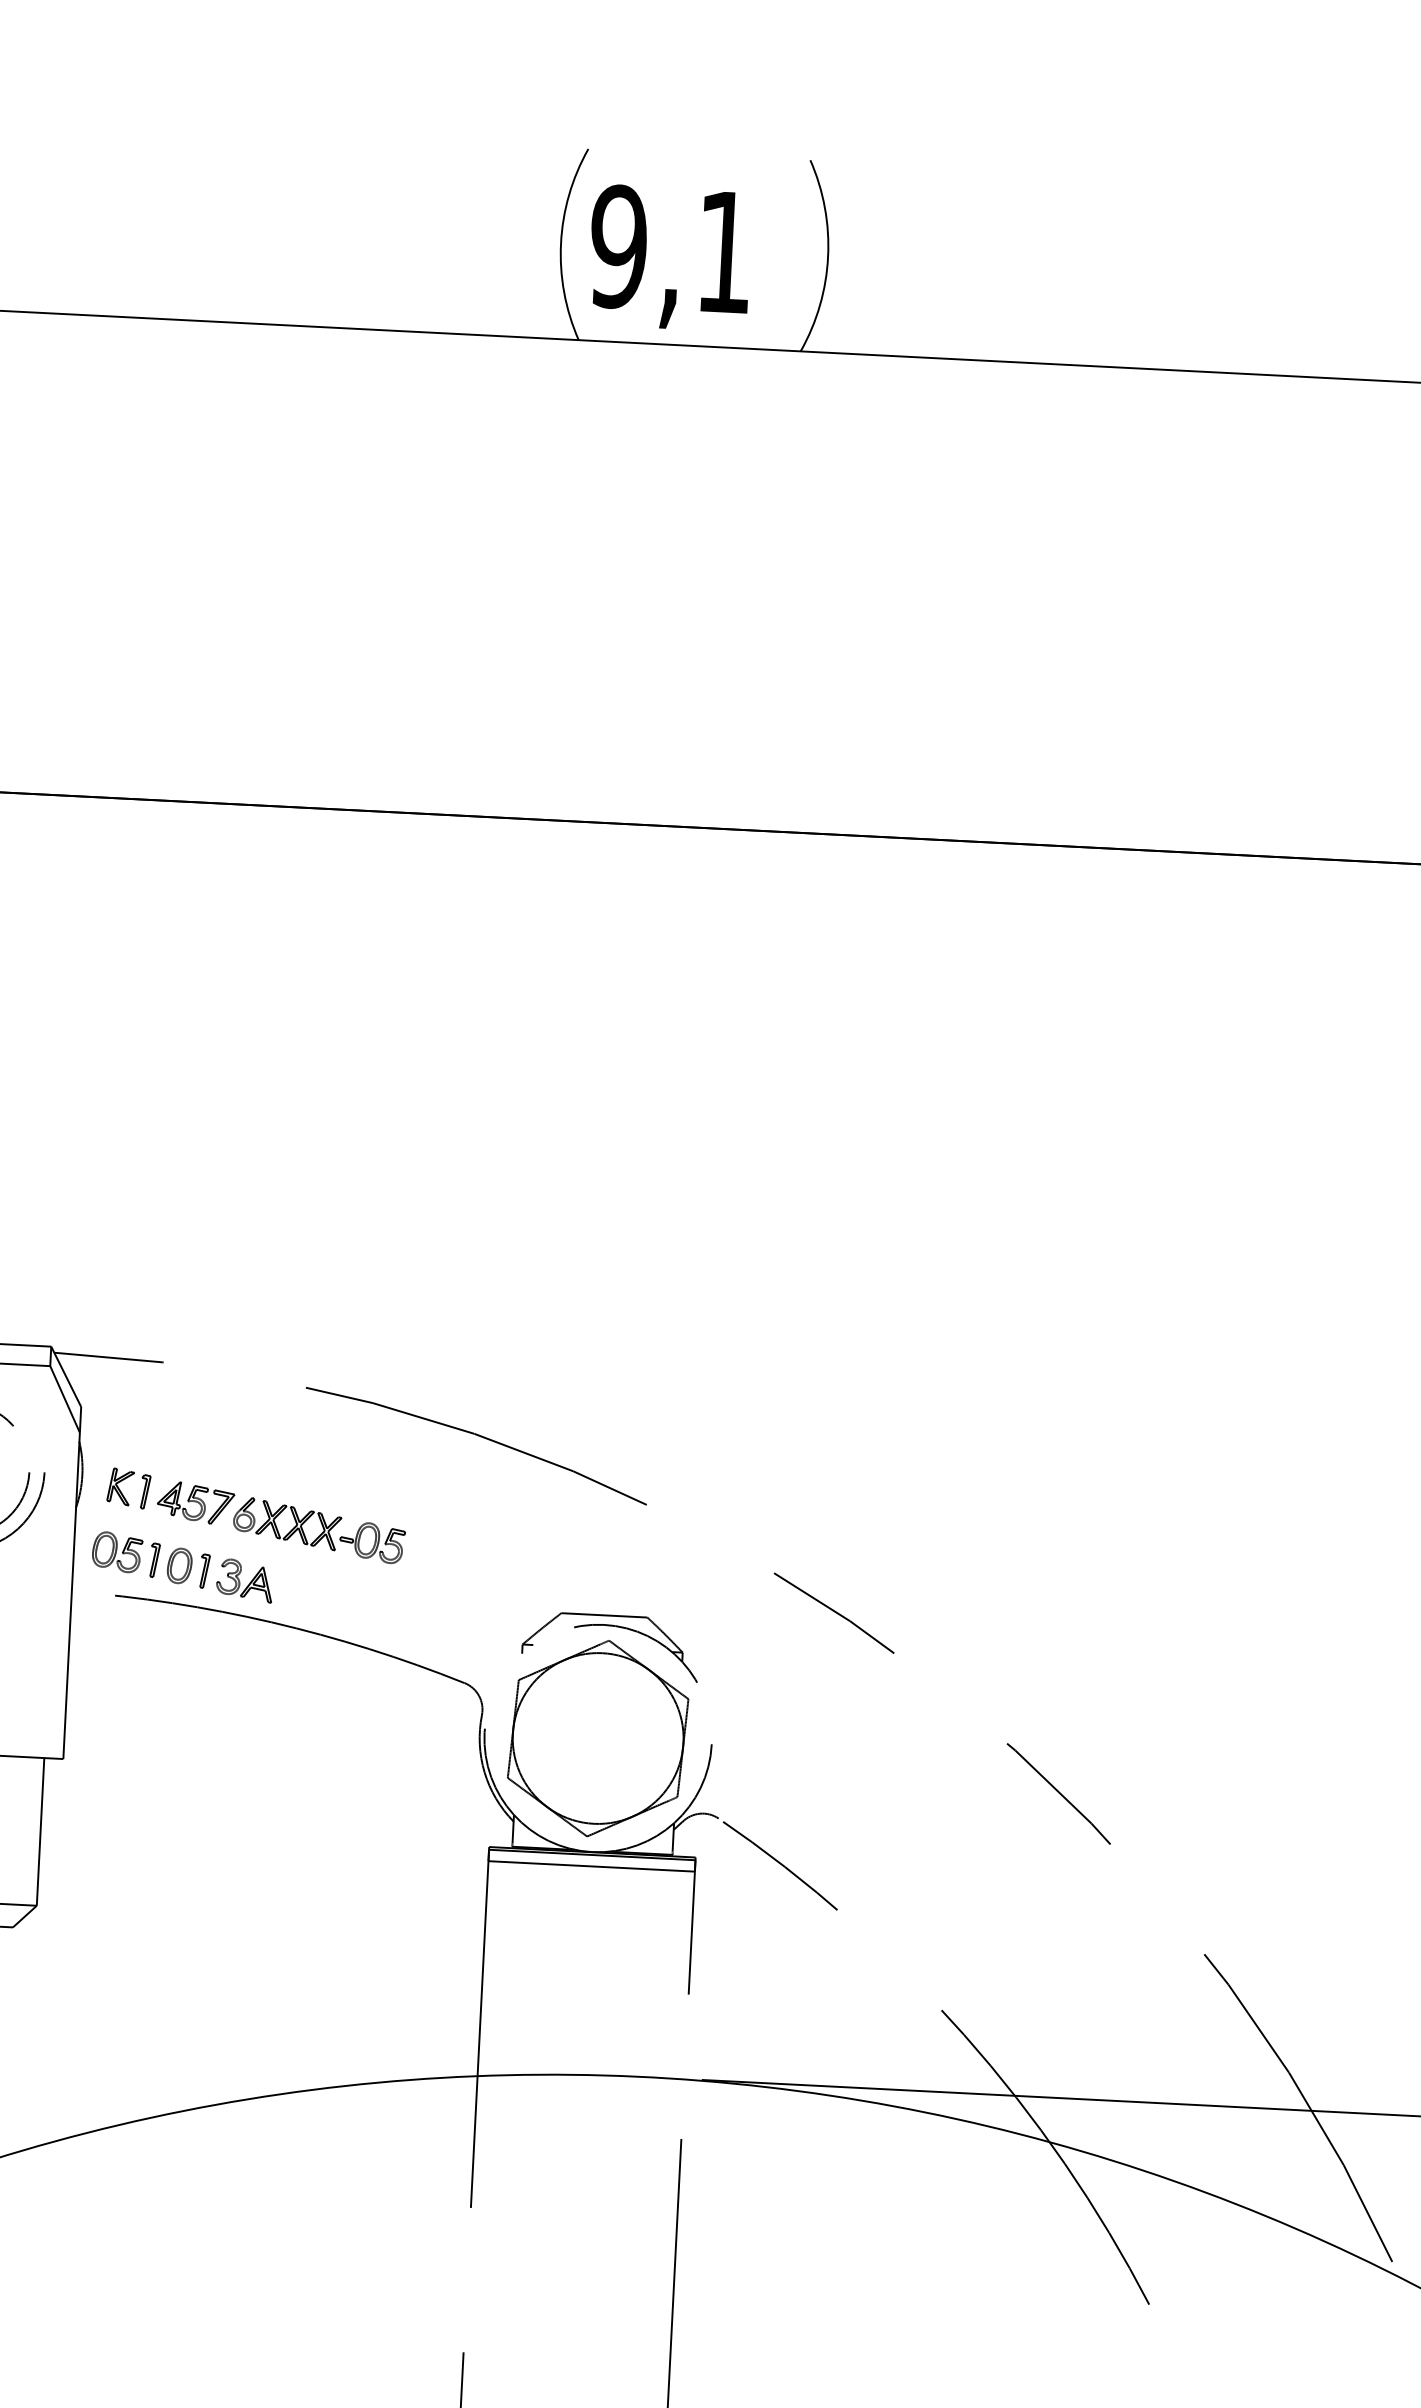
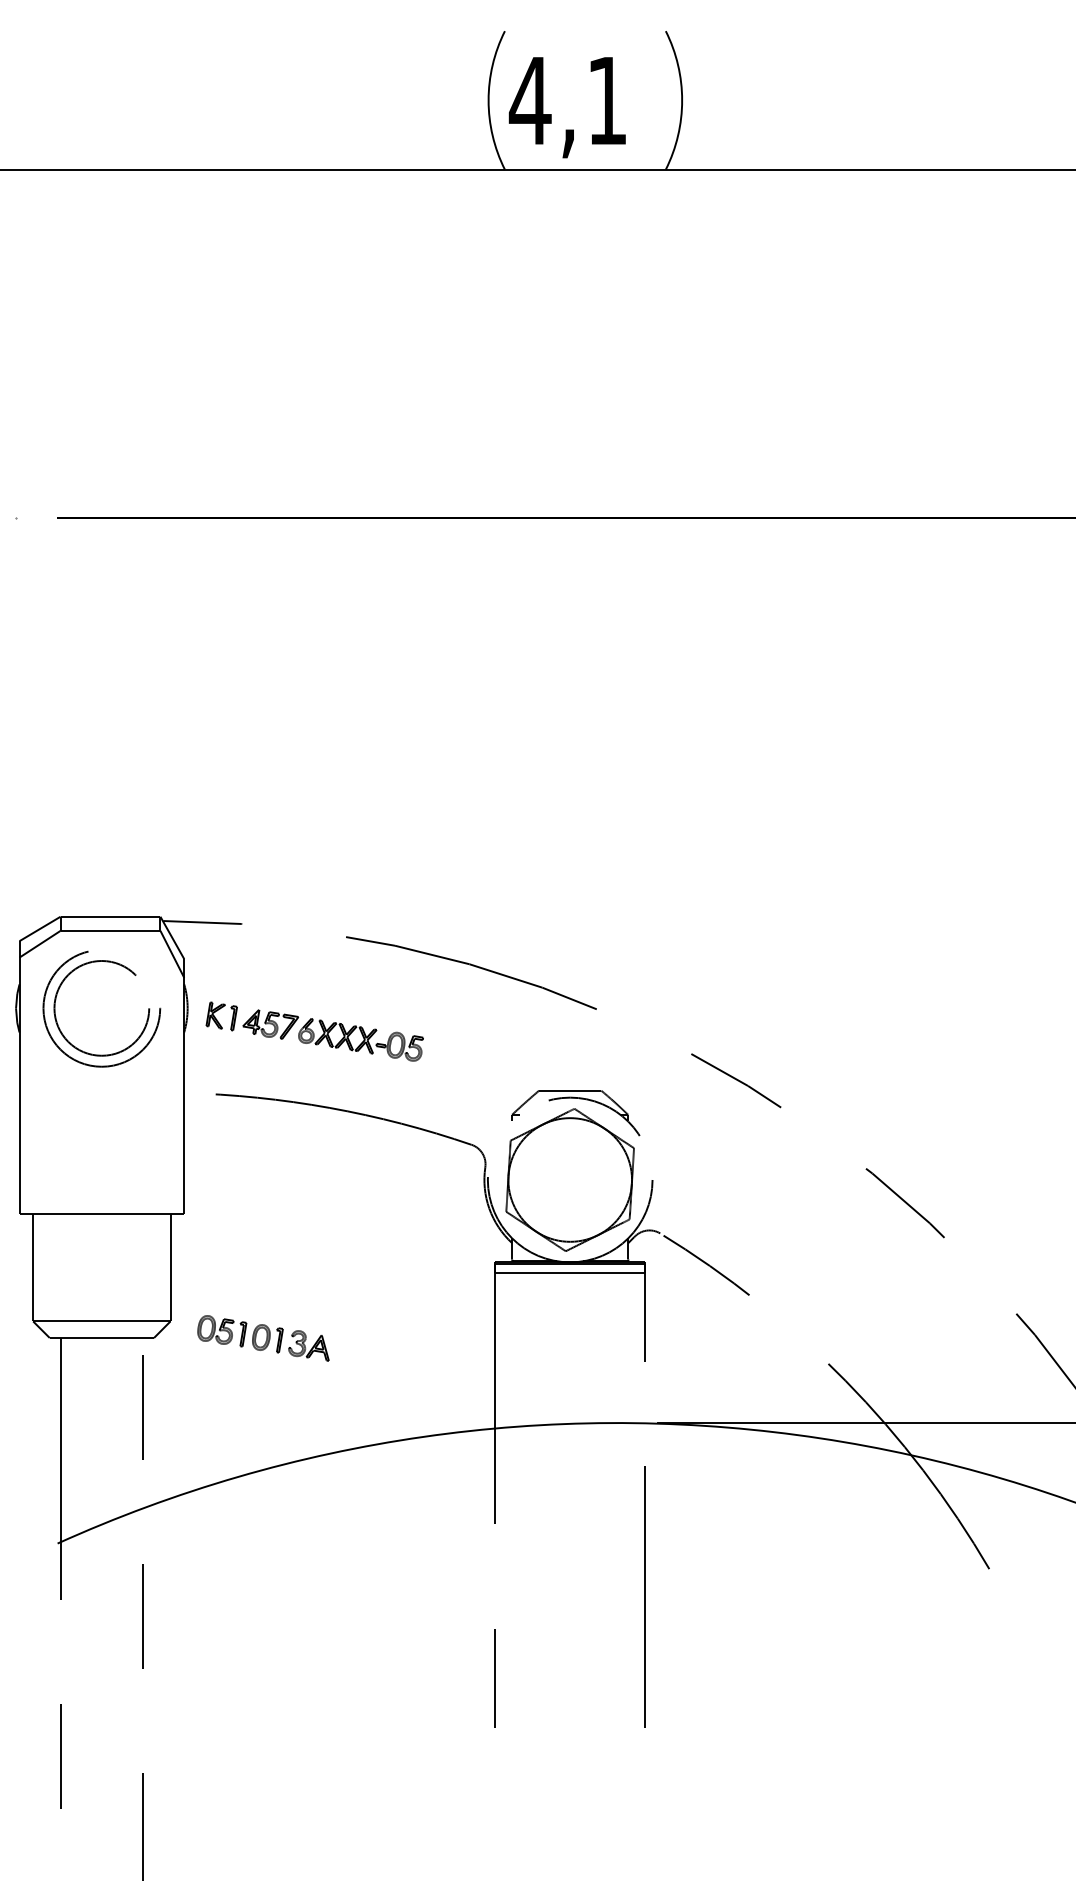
text: (617, 246) -> (529, 100), 9,1 -> 4,1
part: (182, 1567) -> (263, 1338), moved

